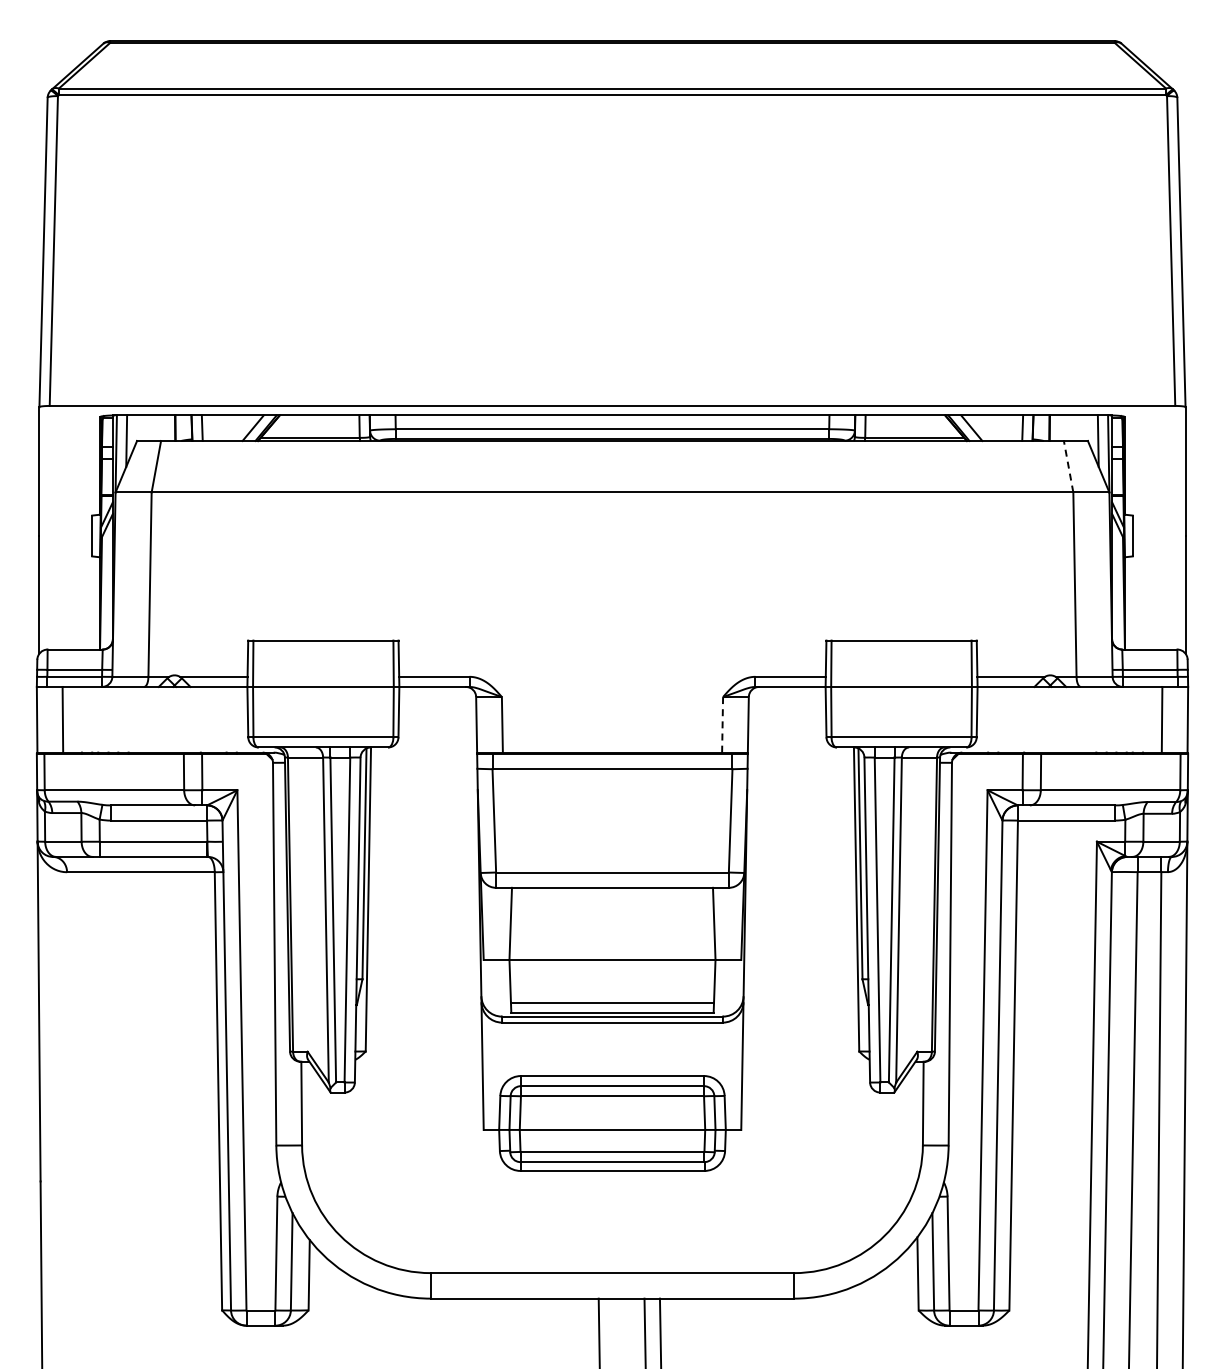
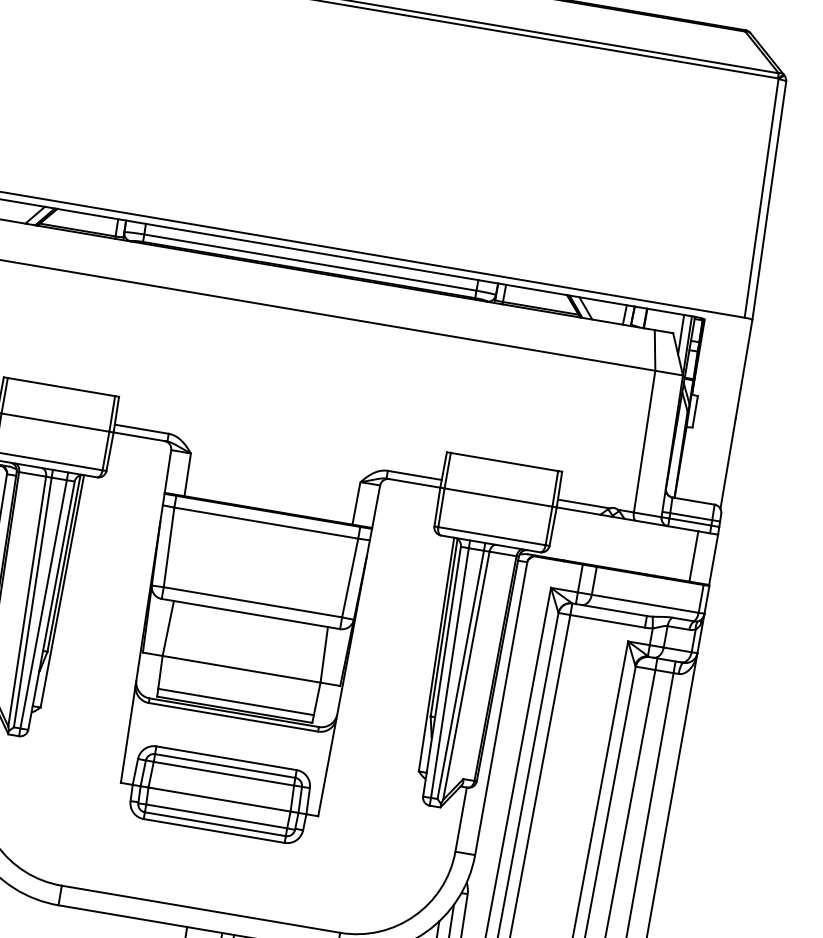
line: (1068, 466) -> (655, 350), dashed -> solid
line: (722, 724) -> (356, 503), dashed -> solid

